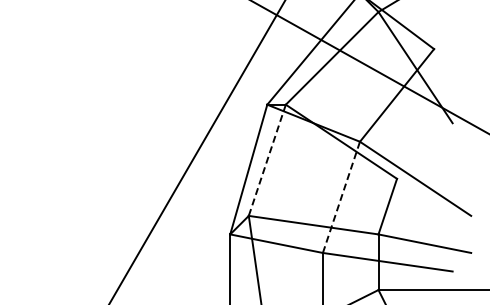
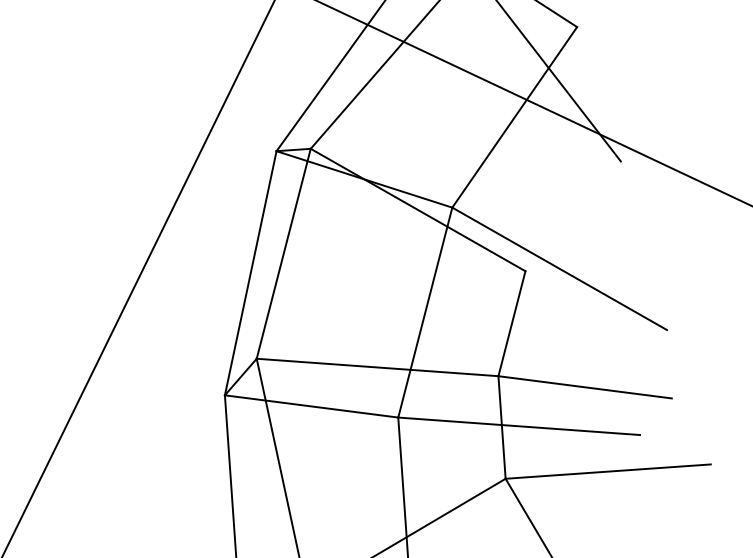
line: (267, 160) -> (284, 254), dashed -> solid
line: (341, 197) -> (425, 312), dashed -> solid

